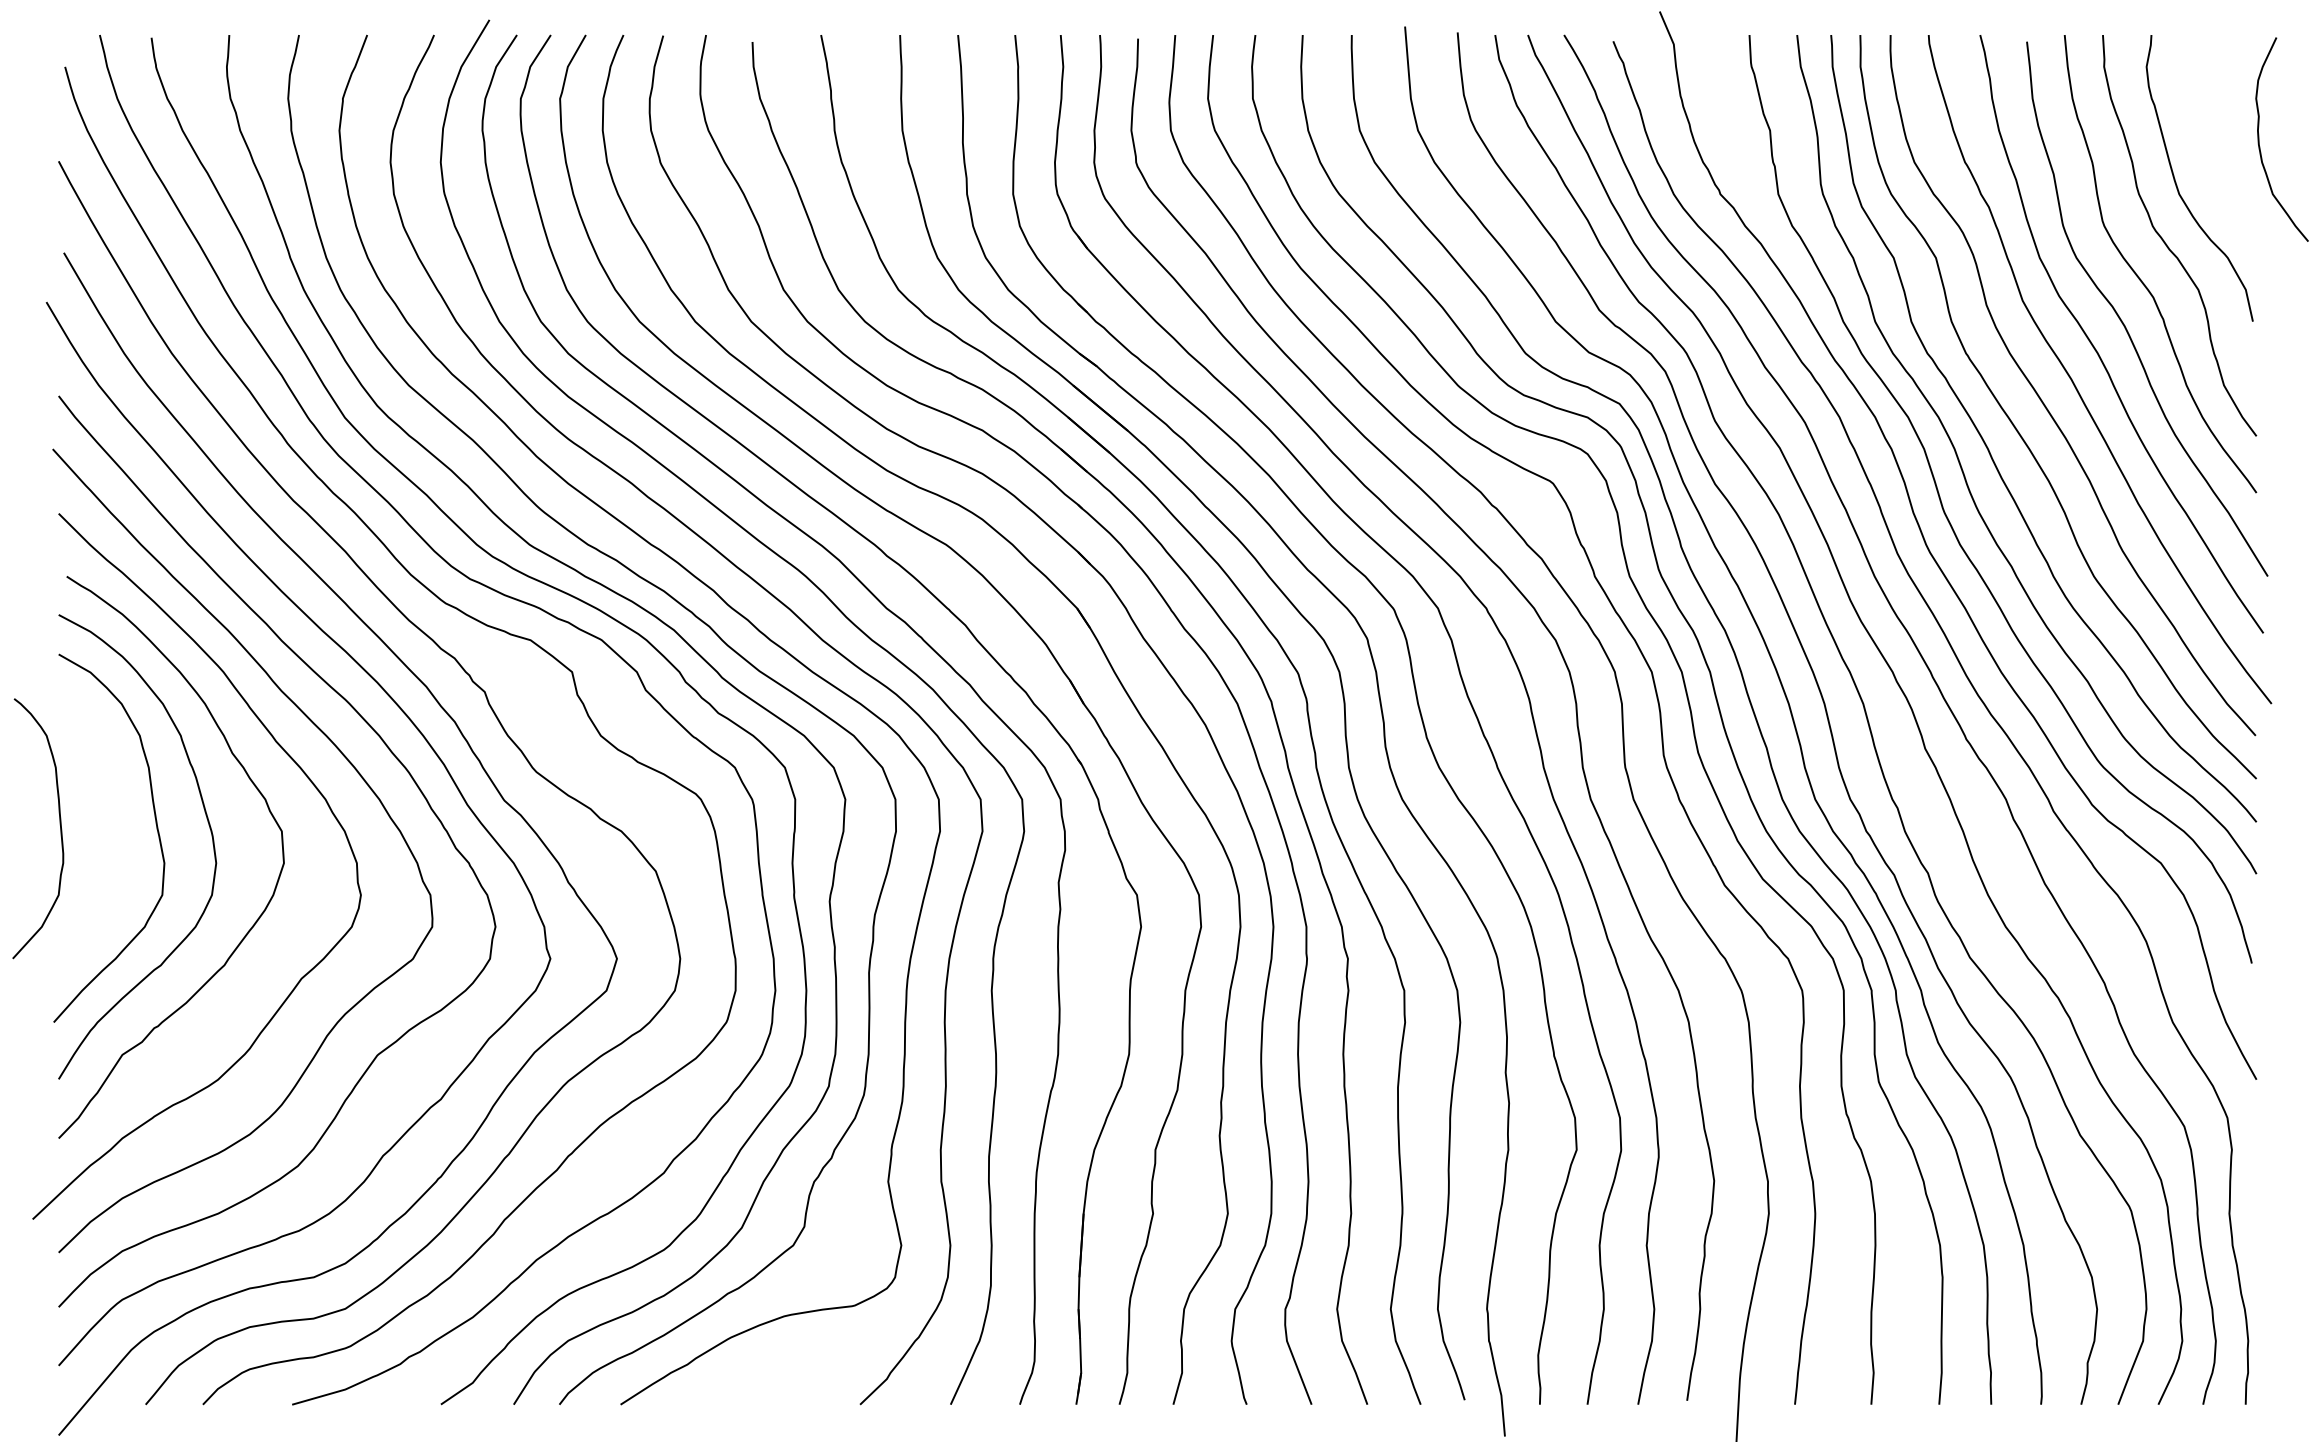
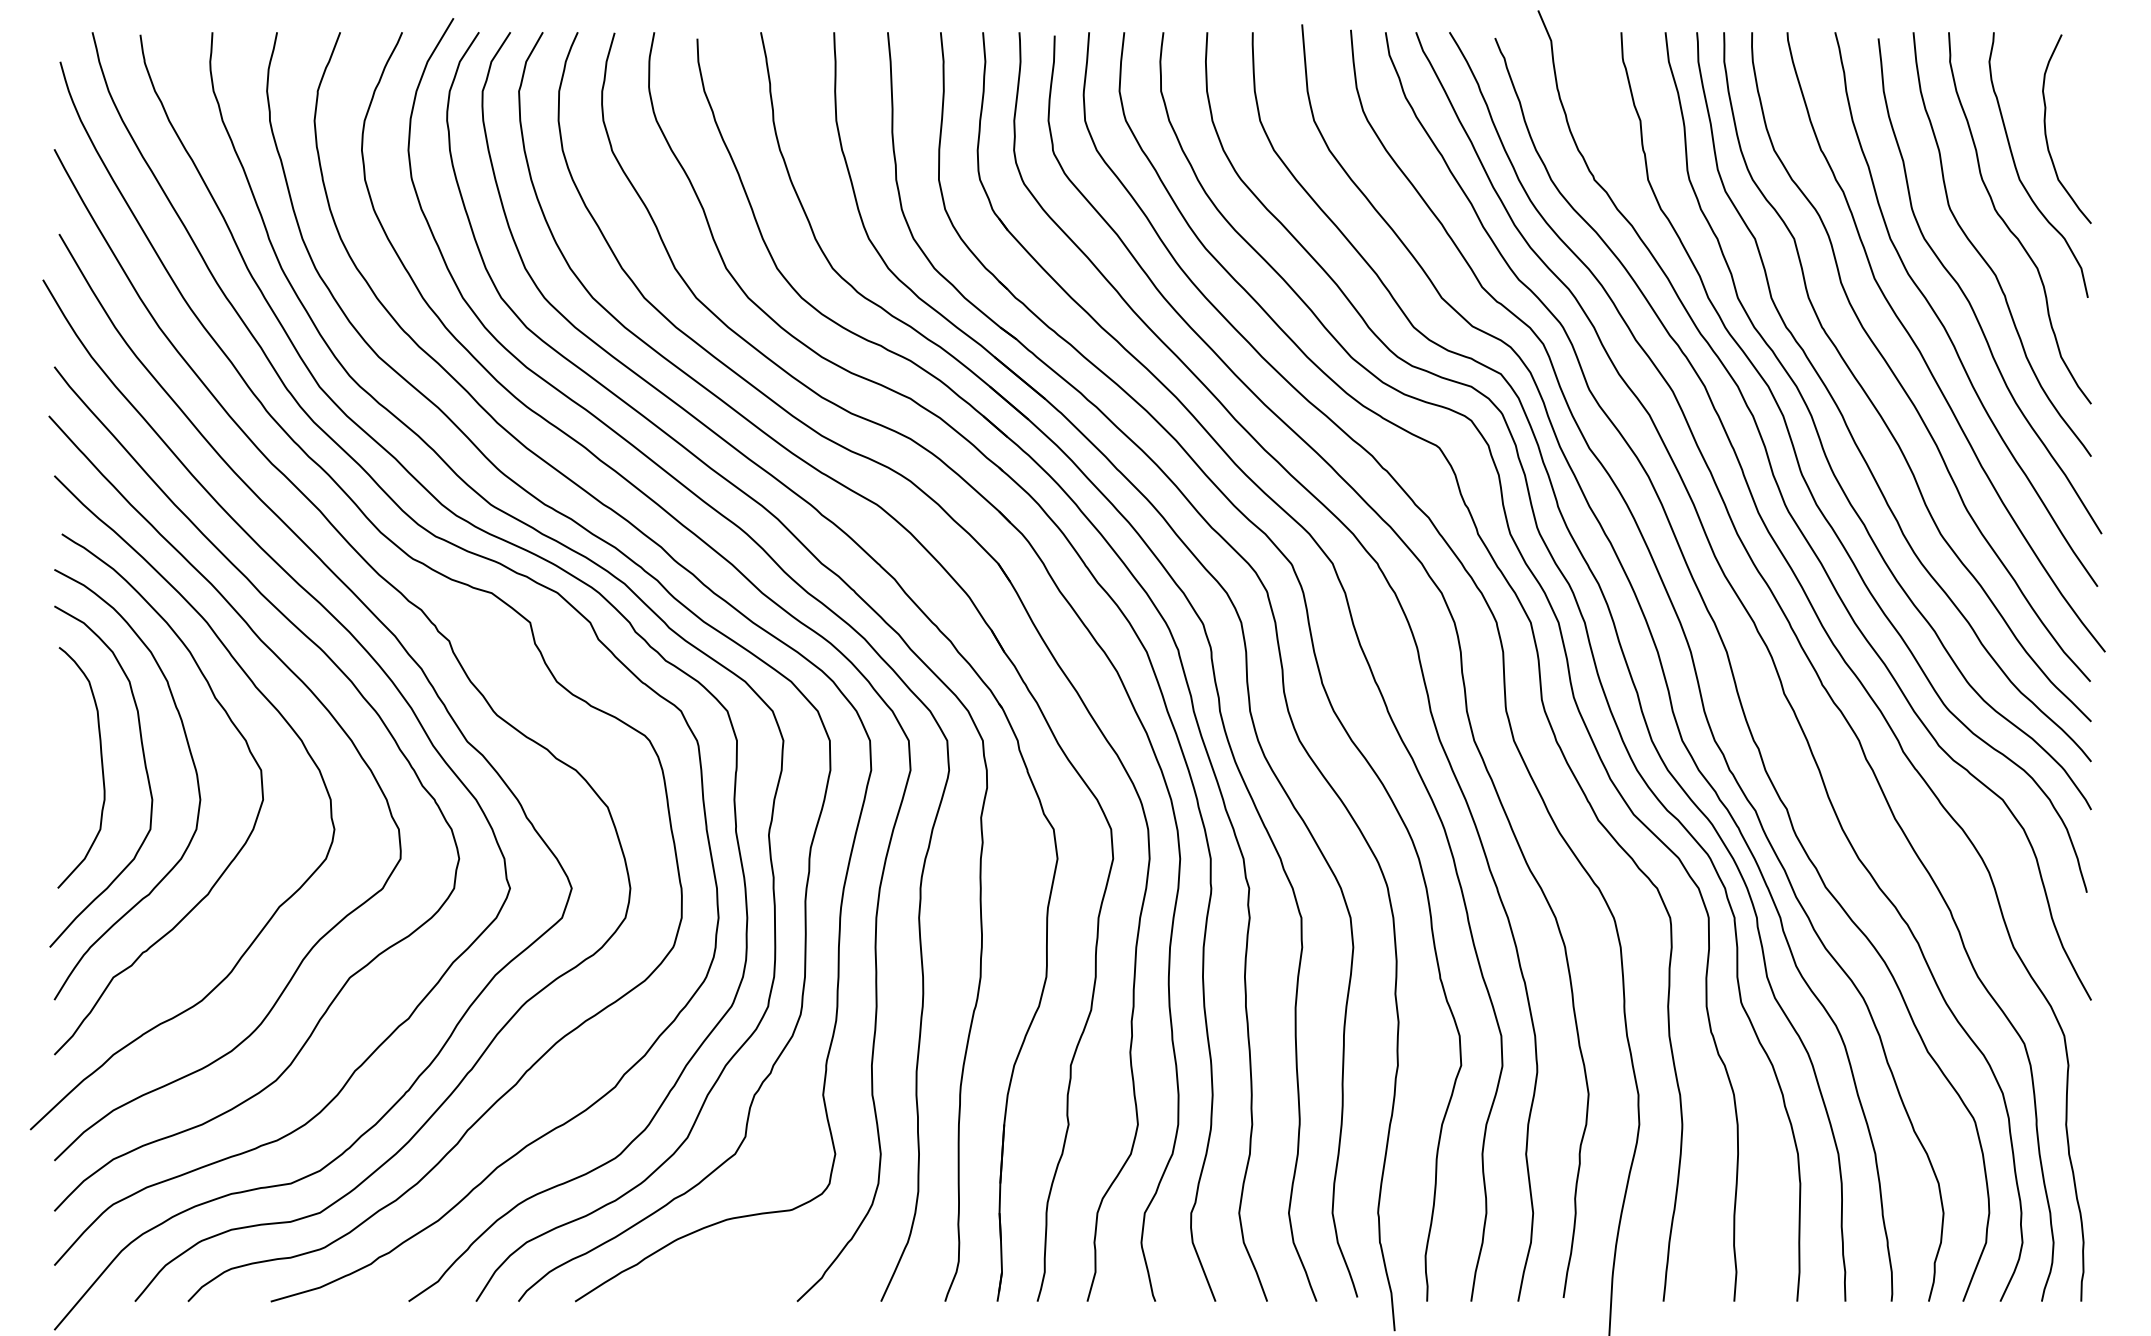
curve: (2260, 139) -> (2046, 129), moved
curve: (59, 828) -> (101, 767), moved

